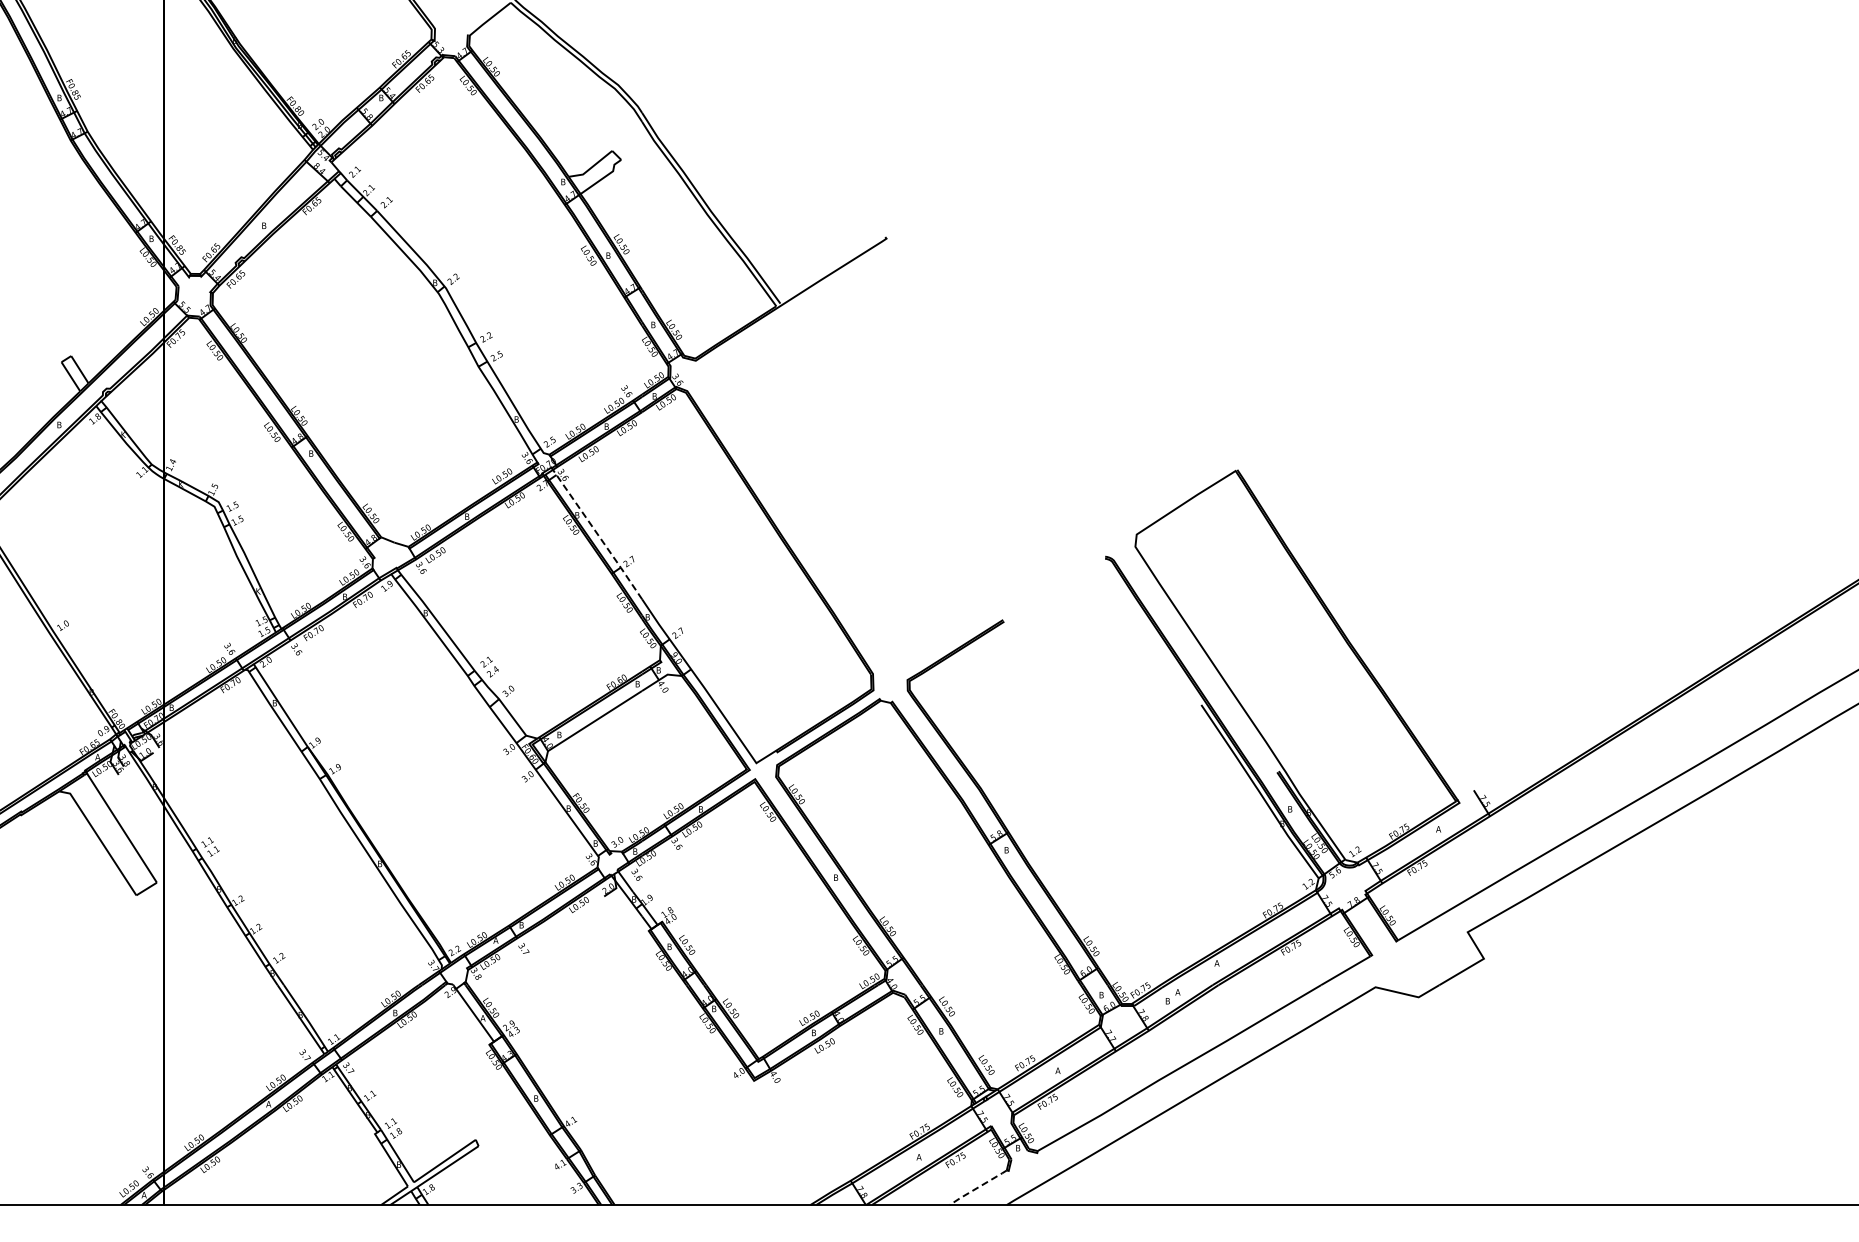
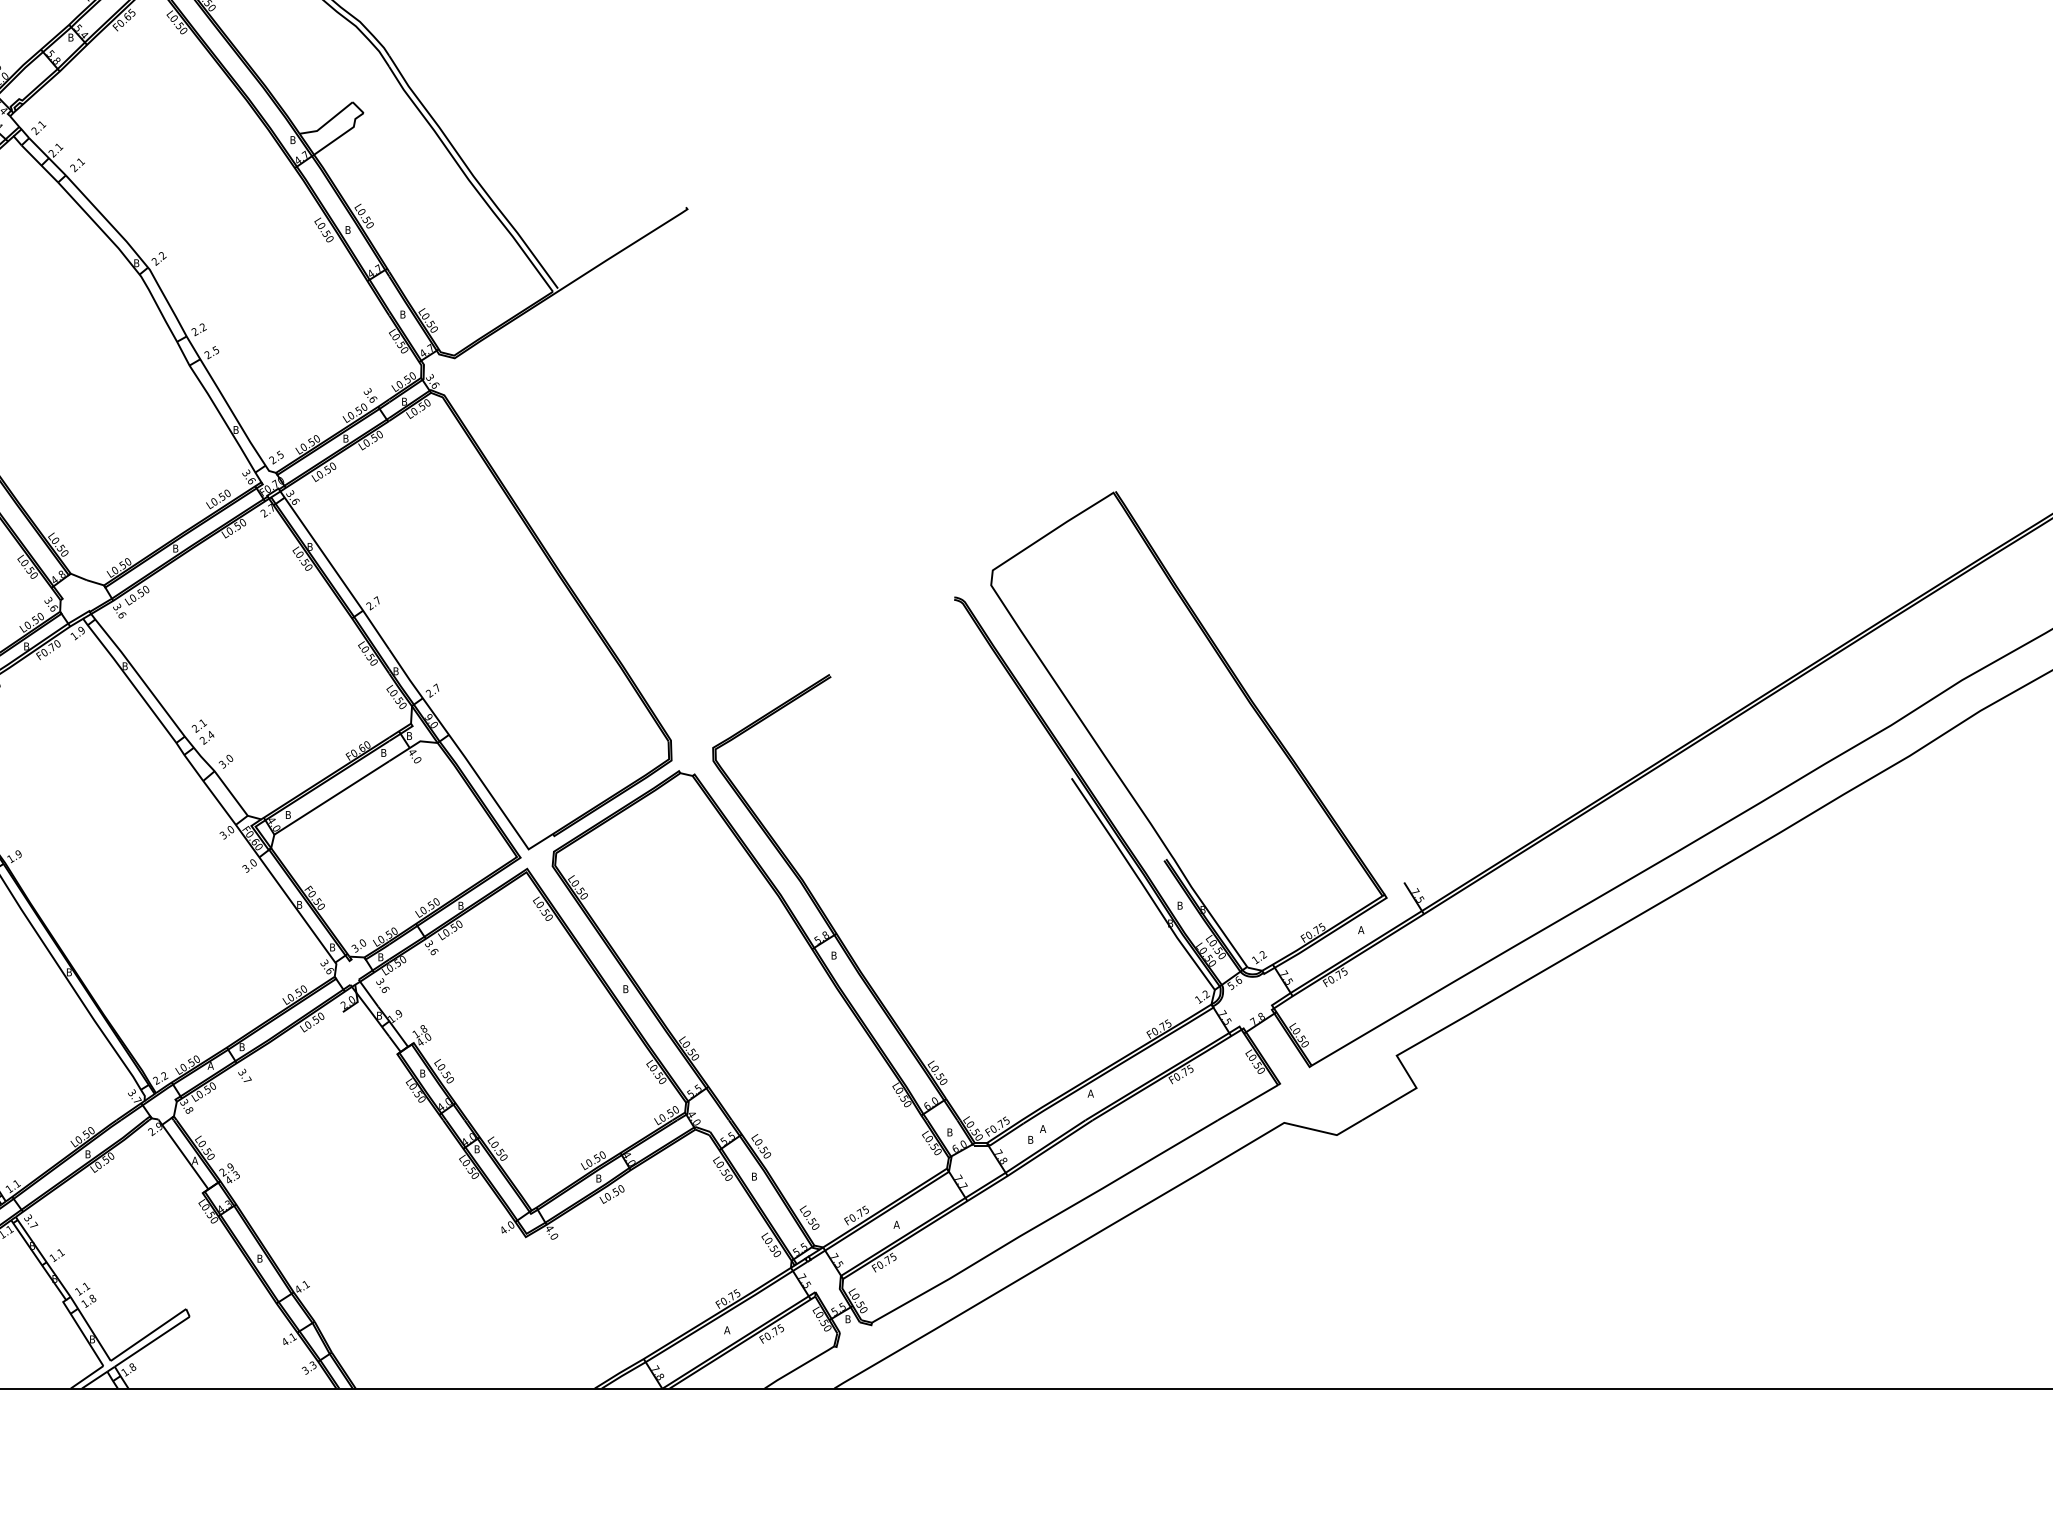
line: (597, 534) -> (334, 570), dashed -> solid
line: (978, 1187) -> (799, 1367), dashed -> solid

